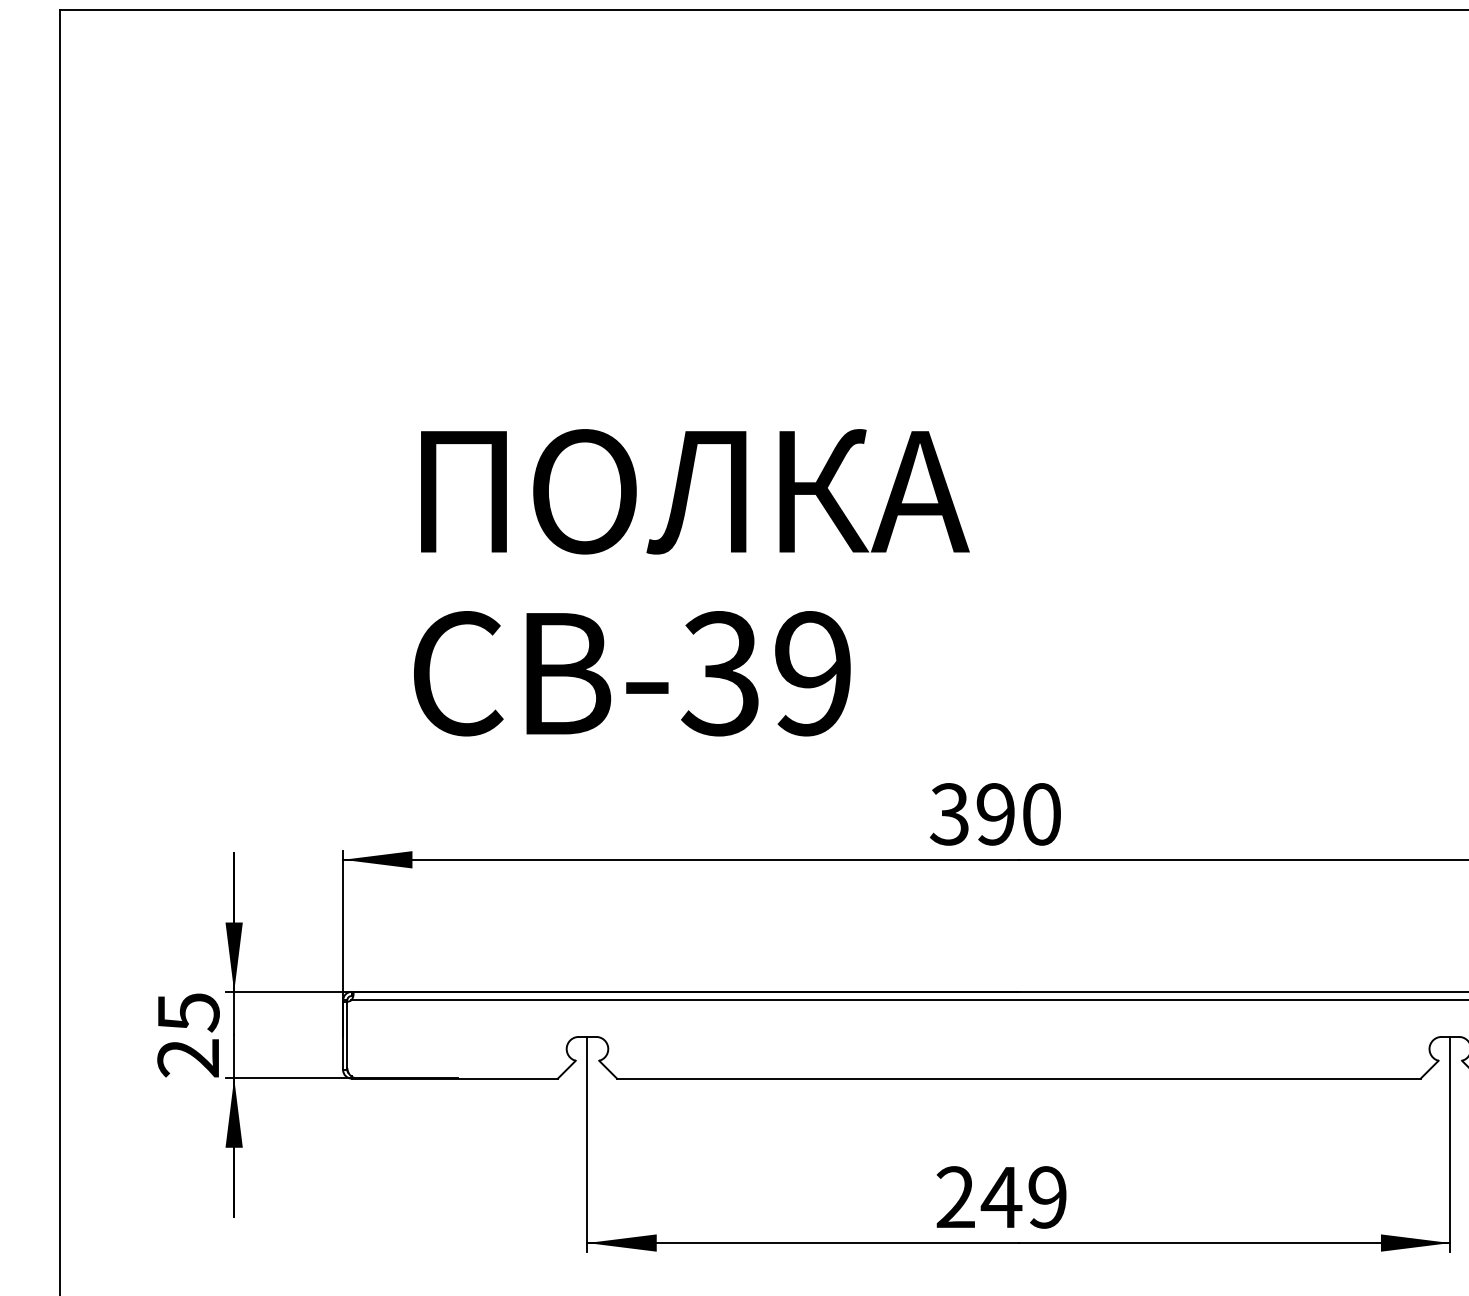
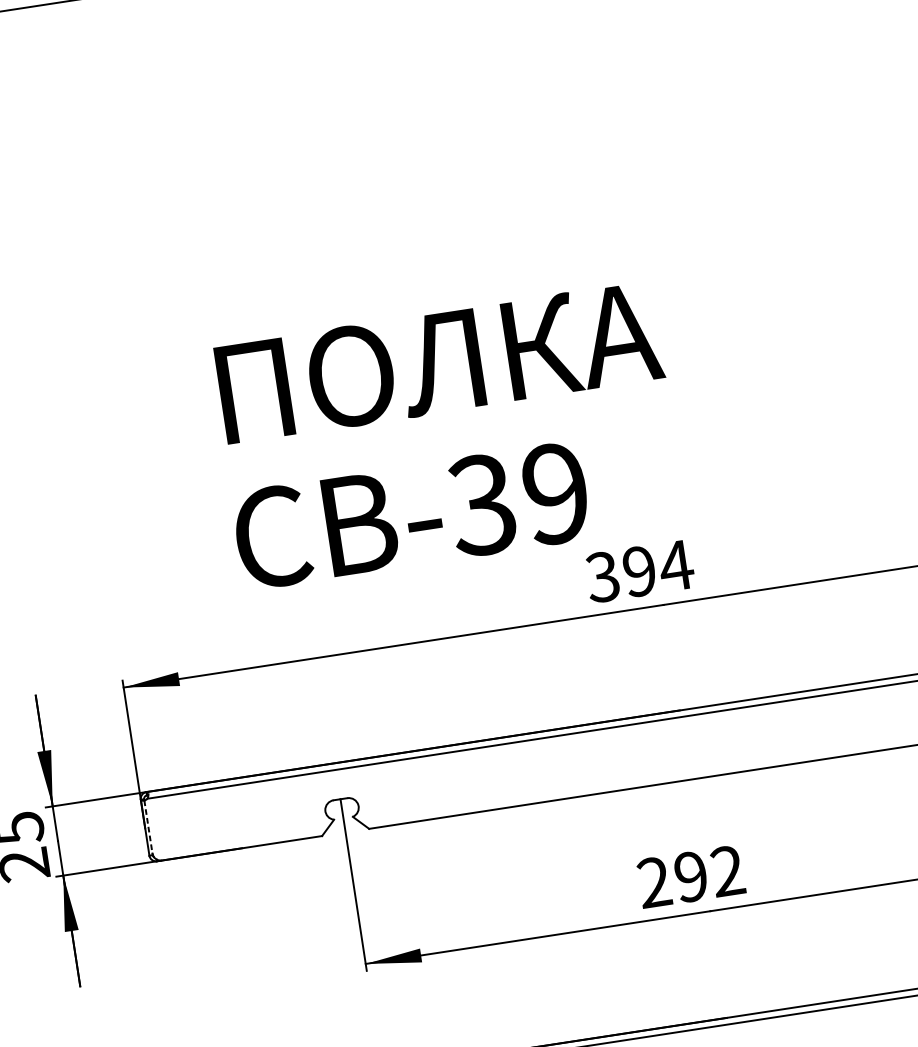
text: (691, 582) -> (447, 435), moved
text: (1041, 814) -> (676, 565), 390 -> 394
line: (347, 1035) -> (148, 827), solid -> dashed
text: (1023, 1197) -> (708, 874), 249 -> 292

